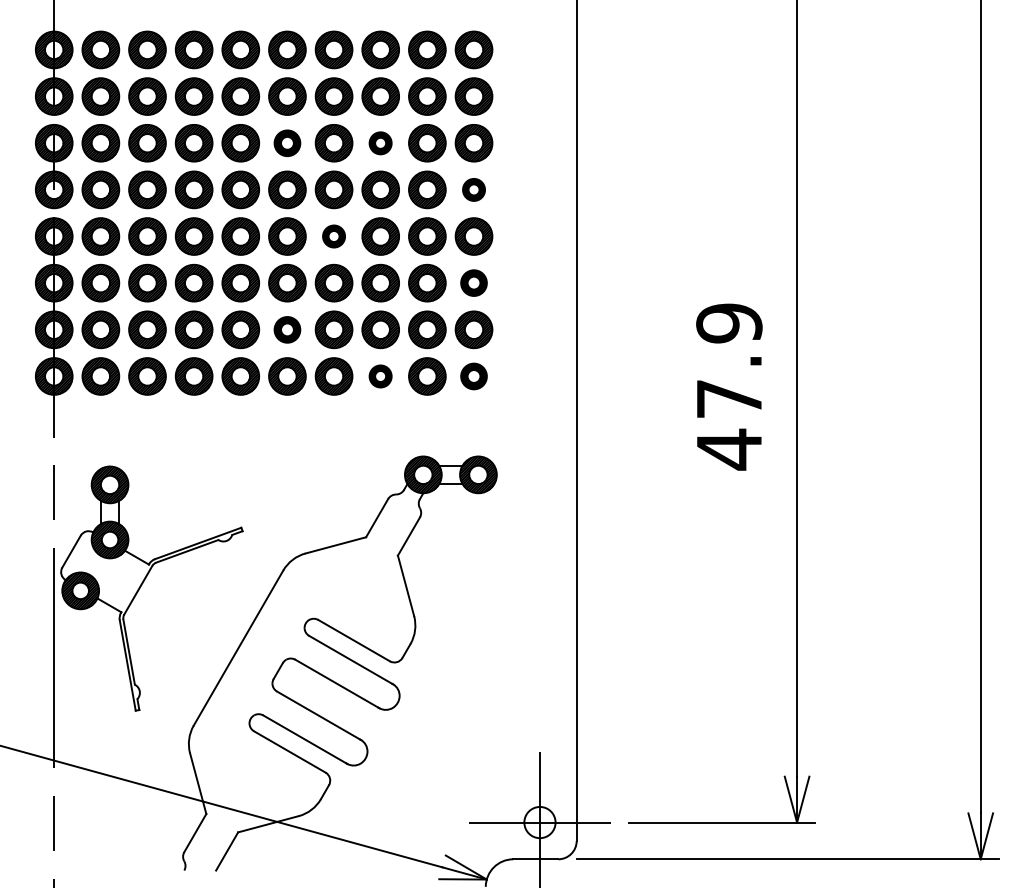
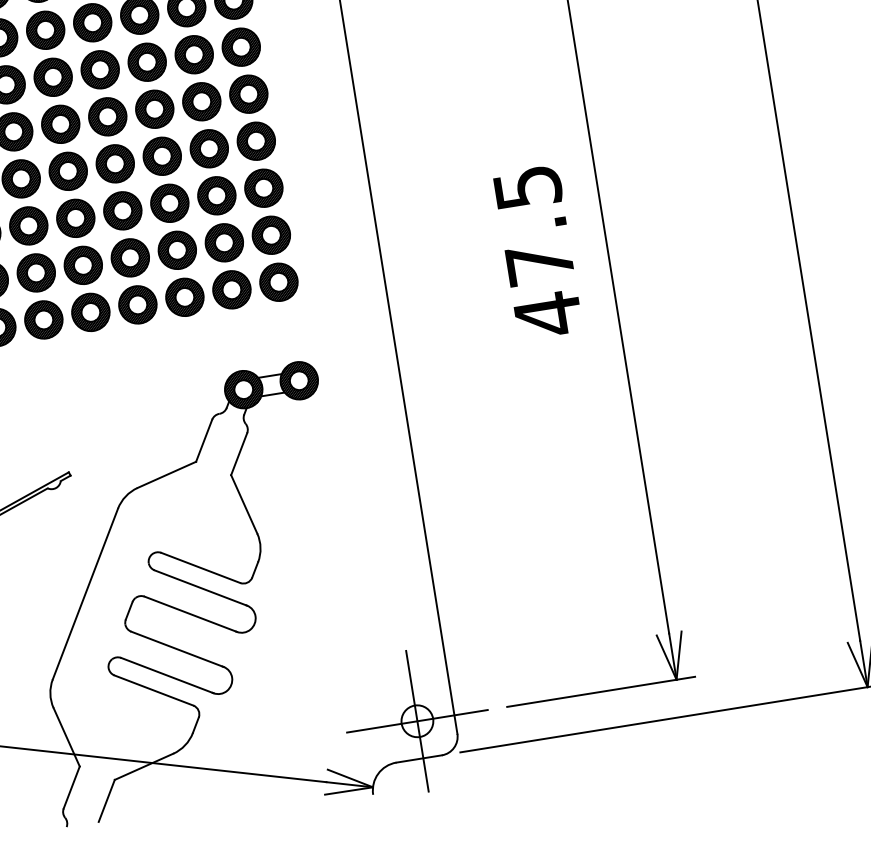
part: (287, 143) -> (53, 77), size x1.43
part: (380, 143) -> (147, 62), size x1.67
part: (473, 189) -> (248, 93), size x1.67
part: (333, 236) -> (114, 163), size x1.67
part: (473, 282) -> (263, 187), size x1.43
text: (729, 323) -> (527, 187), 47.9 -> 47.5
part: (287, 329) -> (83, 265), size x1.43
part: (380, 376) -> (184, 297), size x1.67
part: (473, 376) -> (278, 282), size x1.43

